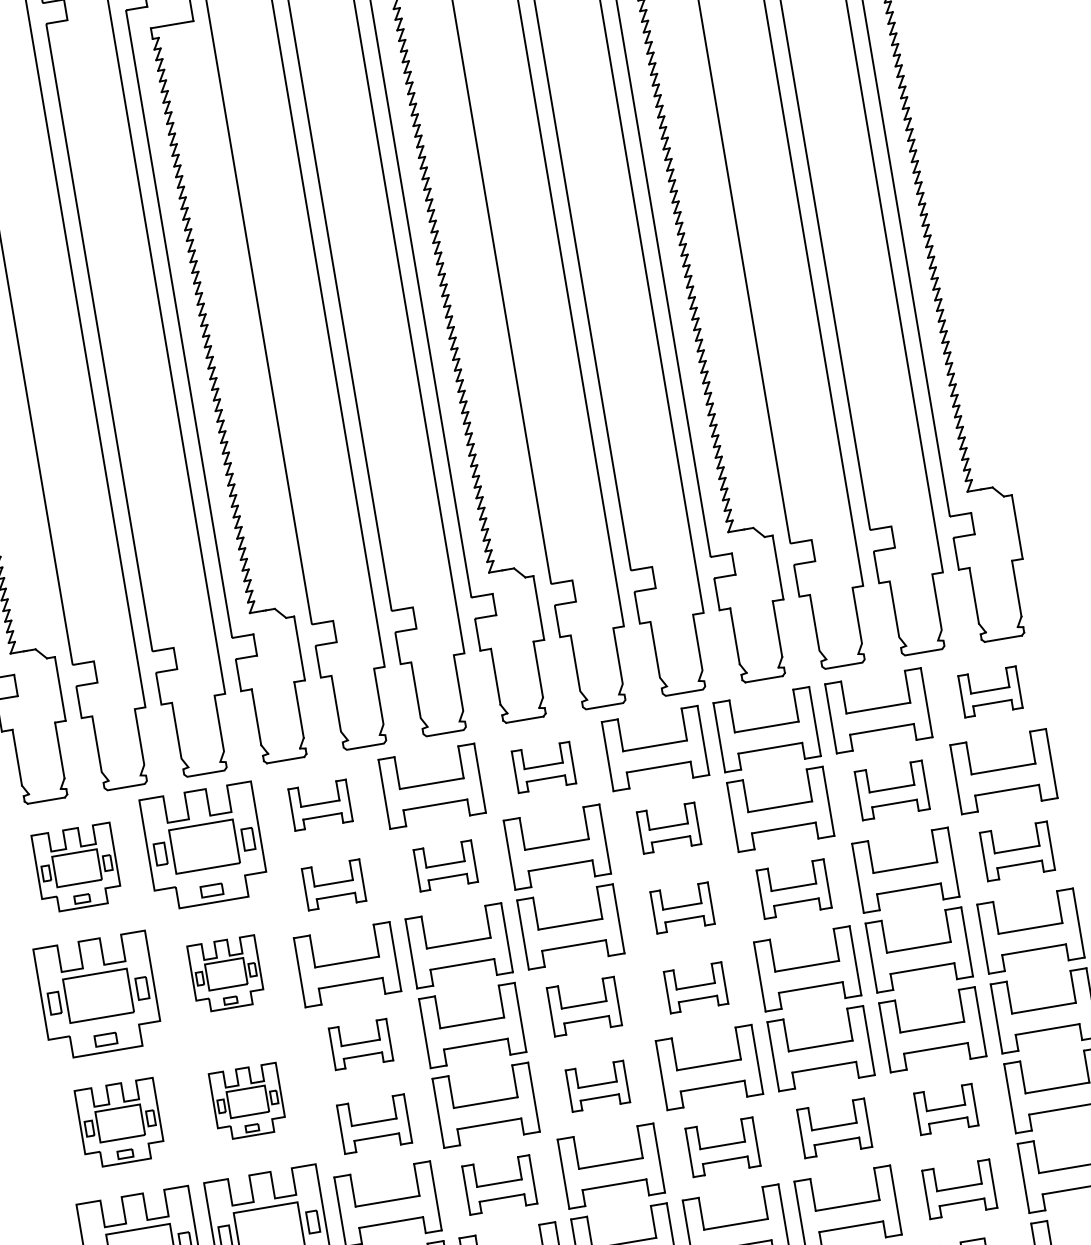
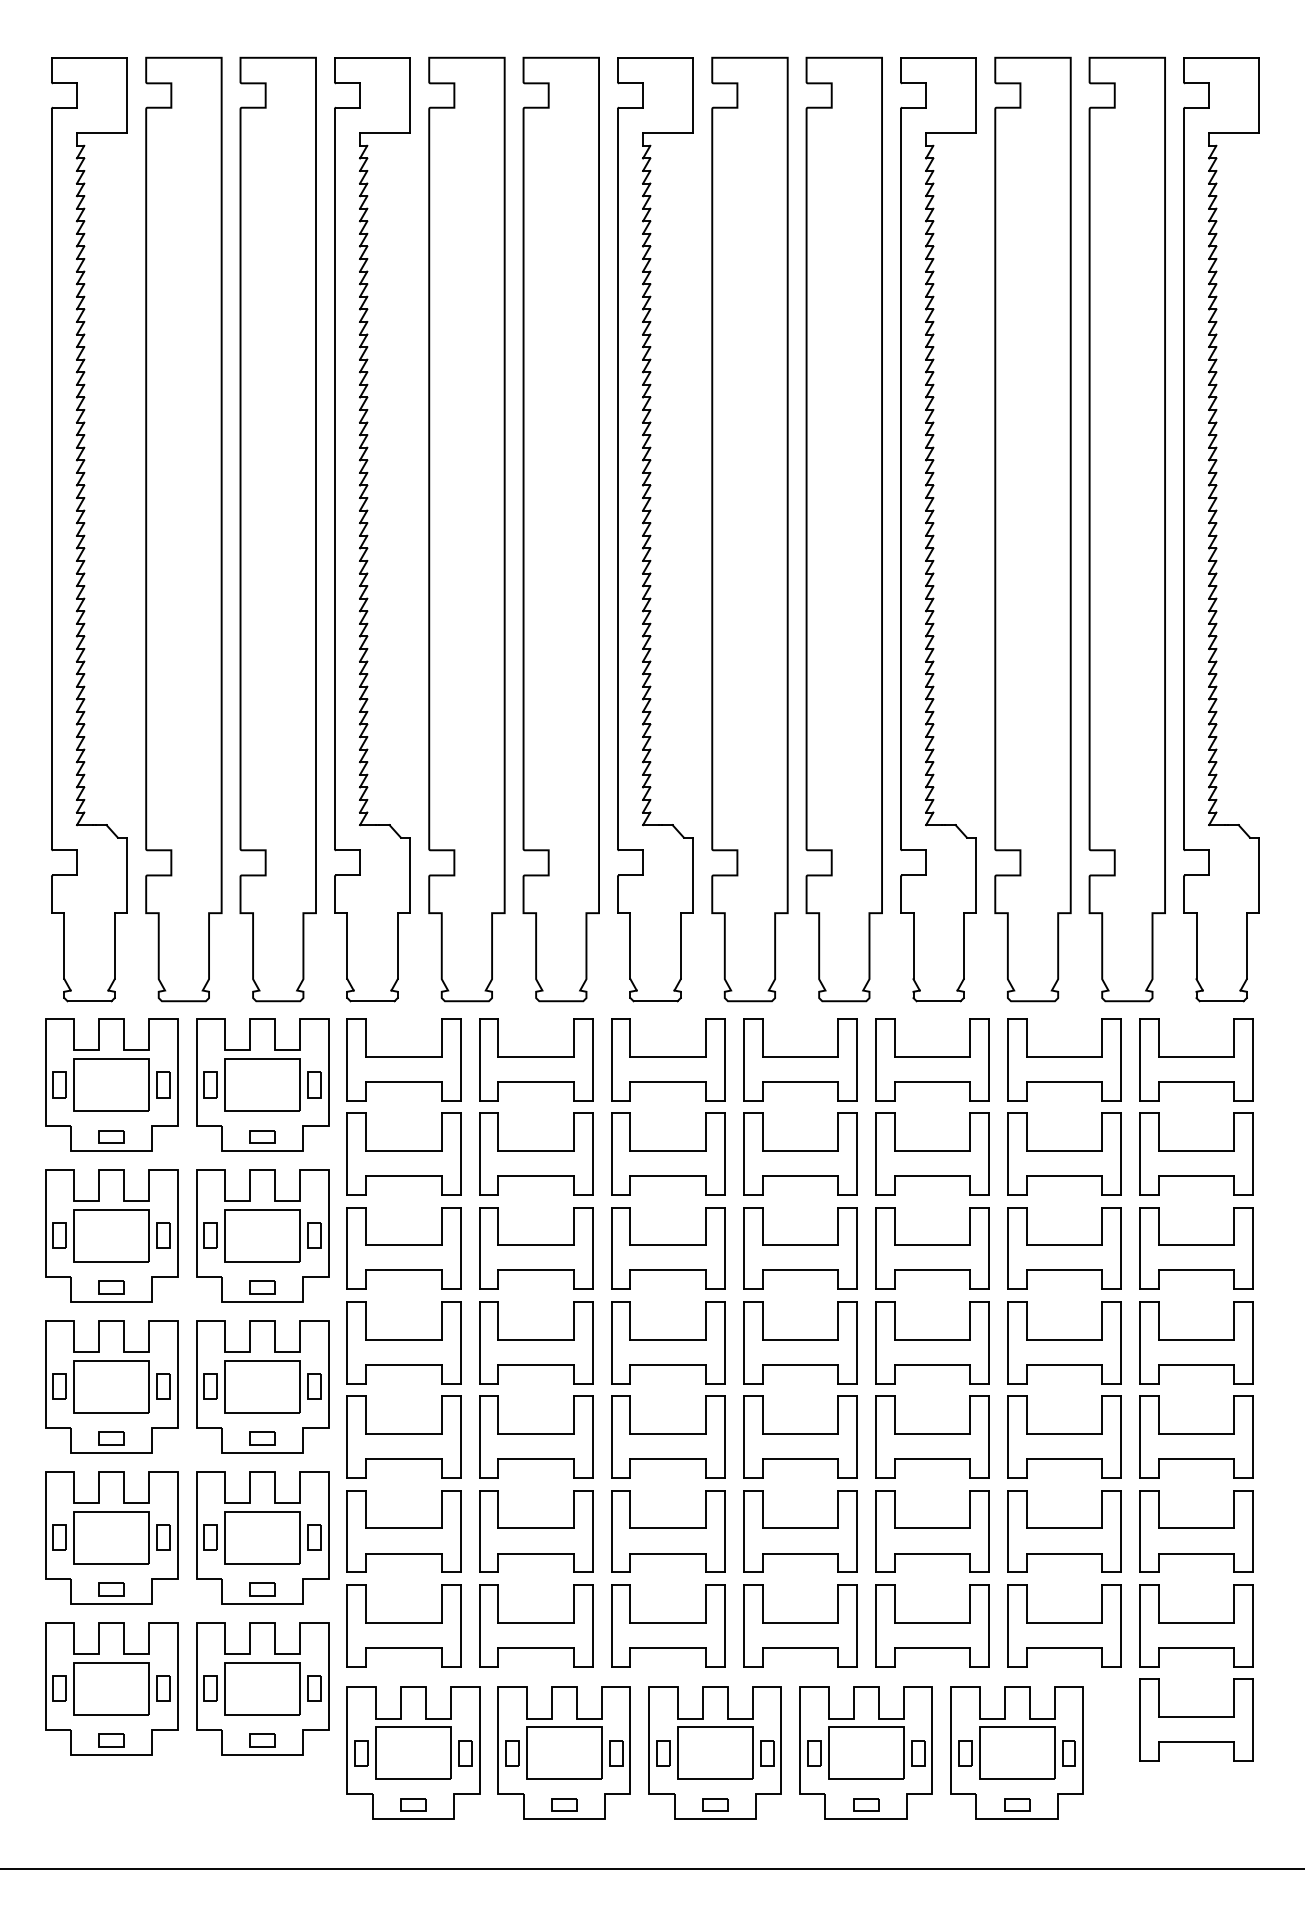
part: (990, 691) -> (1196, 1059), size x1.67
part: (544, 767) -> (668, 1059), size x1.67
part: (892, 789) -> (1064, 1153), size x1.43
part: (320, 805) -> (403, 1059), size x1.67
part: (669, 827) -> (800, 1153), size x1.67
part: (1017, 851) -> (1196, 1248), size x1.43
part: (445, 865) -> (536, 1153), size x1.67
part: (76, 867) -> (111, 1084), size x1.43
part: (333, 884) -> (403, 1153), size x1.67
part: (794, 889) -> (932, 1248), size x1.43
part: (682, 908) -> (800, 1248), size x1.67
part: (226, 973) -> (262, 1235), size x1.67
part: (696, 987) -> (800, 1342), size x1.67
part: (584, 1006) -> (668, 1342), size x1.43
part: (360, 1044) -> (403, 1342), size x1.67
part: (598, 1085) -> (668, 1436), size x1.67
part: (247, 1101) -> (262, 1386), size x1.67
part: (946, 1109) -> (1064, 1531), size x1.67
part: (120, 1123) -> (111, 1386), size x1.43
part: (374, 1123) -> (403, 1436), size x1.43
part: (834, 1128) -> (932, 1531), size x1.43
part: (723, 1147) -> (800, 1531), size x1.43
part: (500, 1184) -> (536, 1531), size x1.43
part: (959, 1188) -> (1064, 1625), size x1.43

